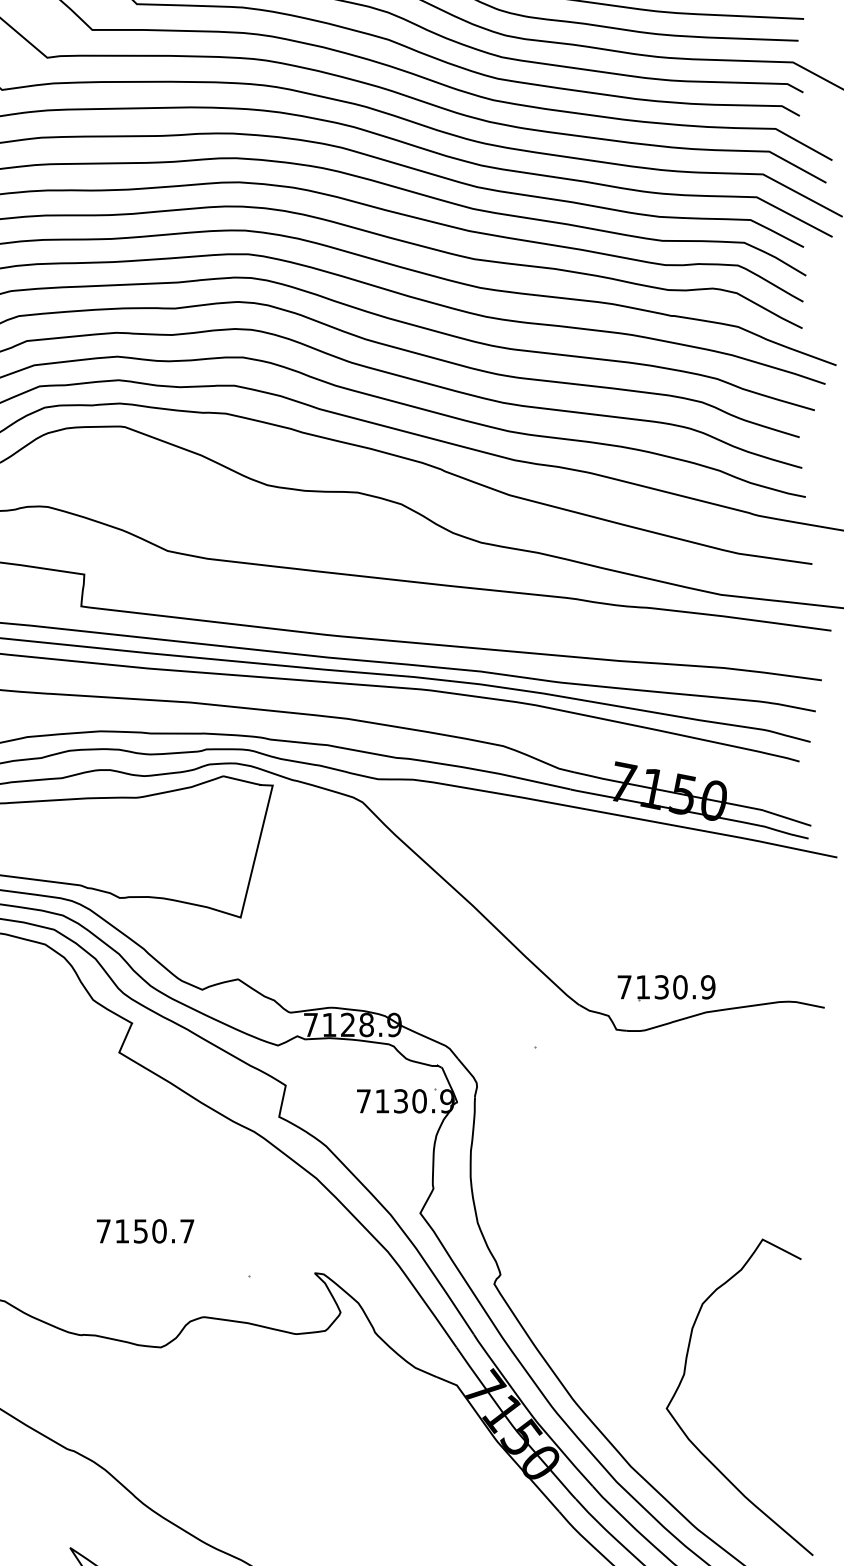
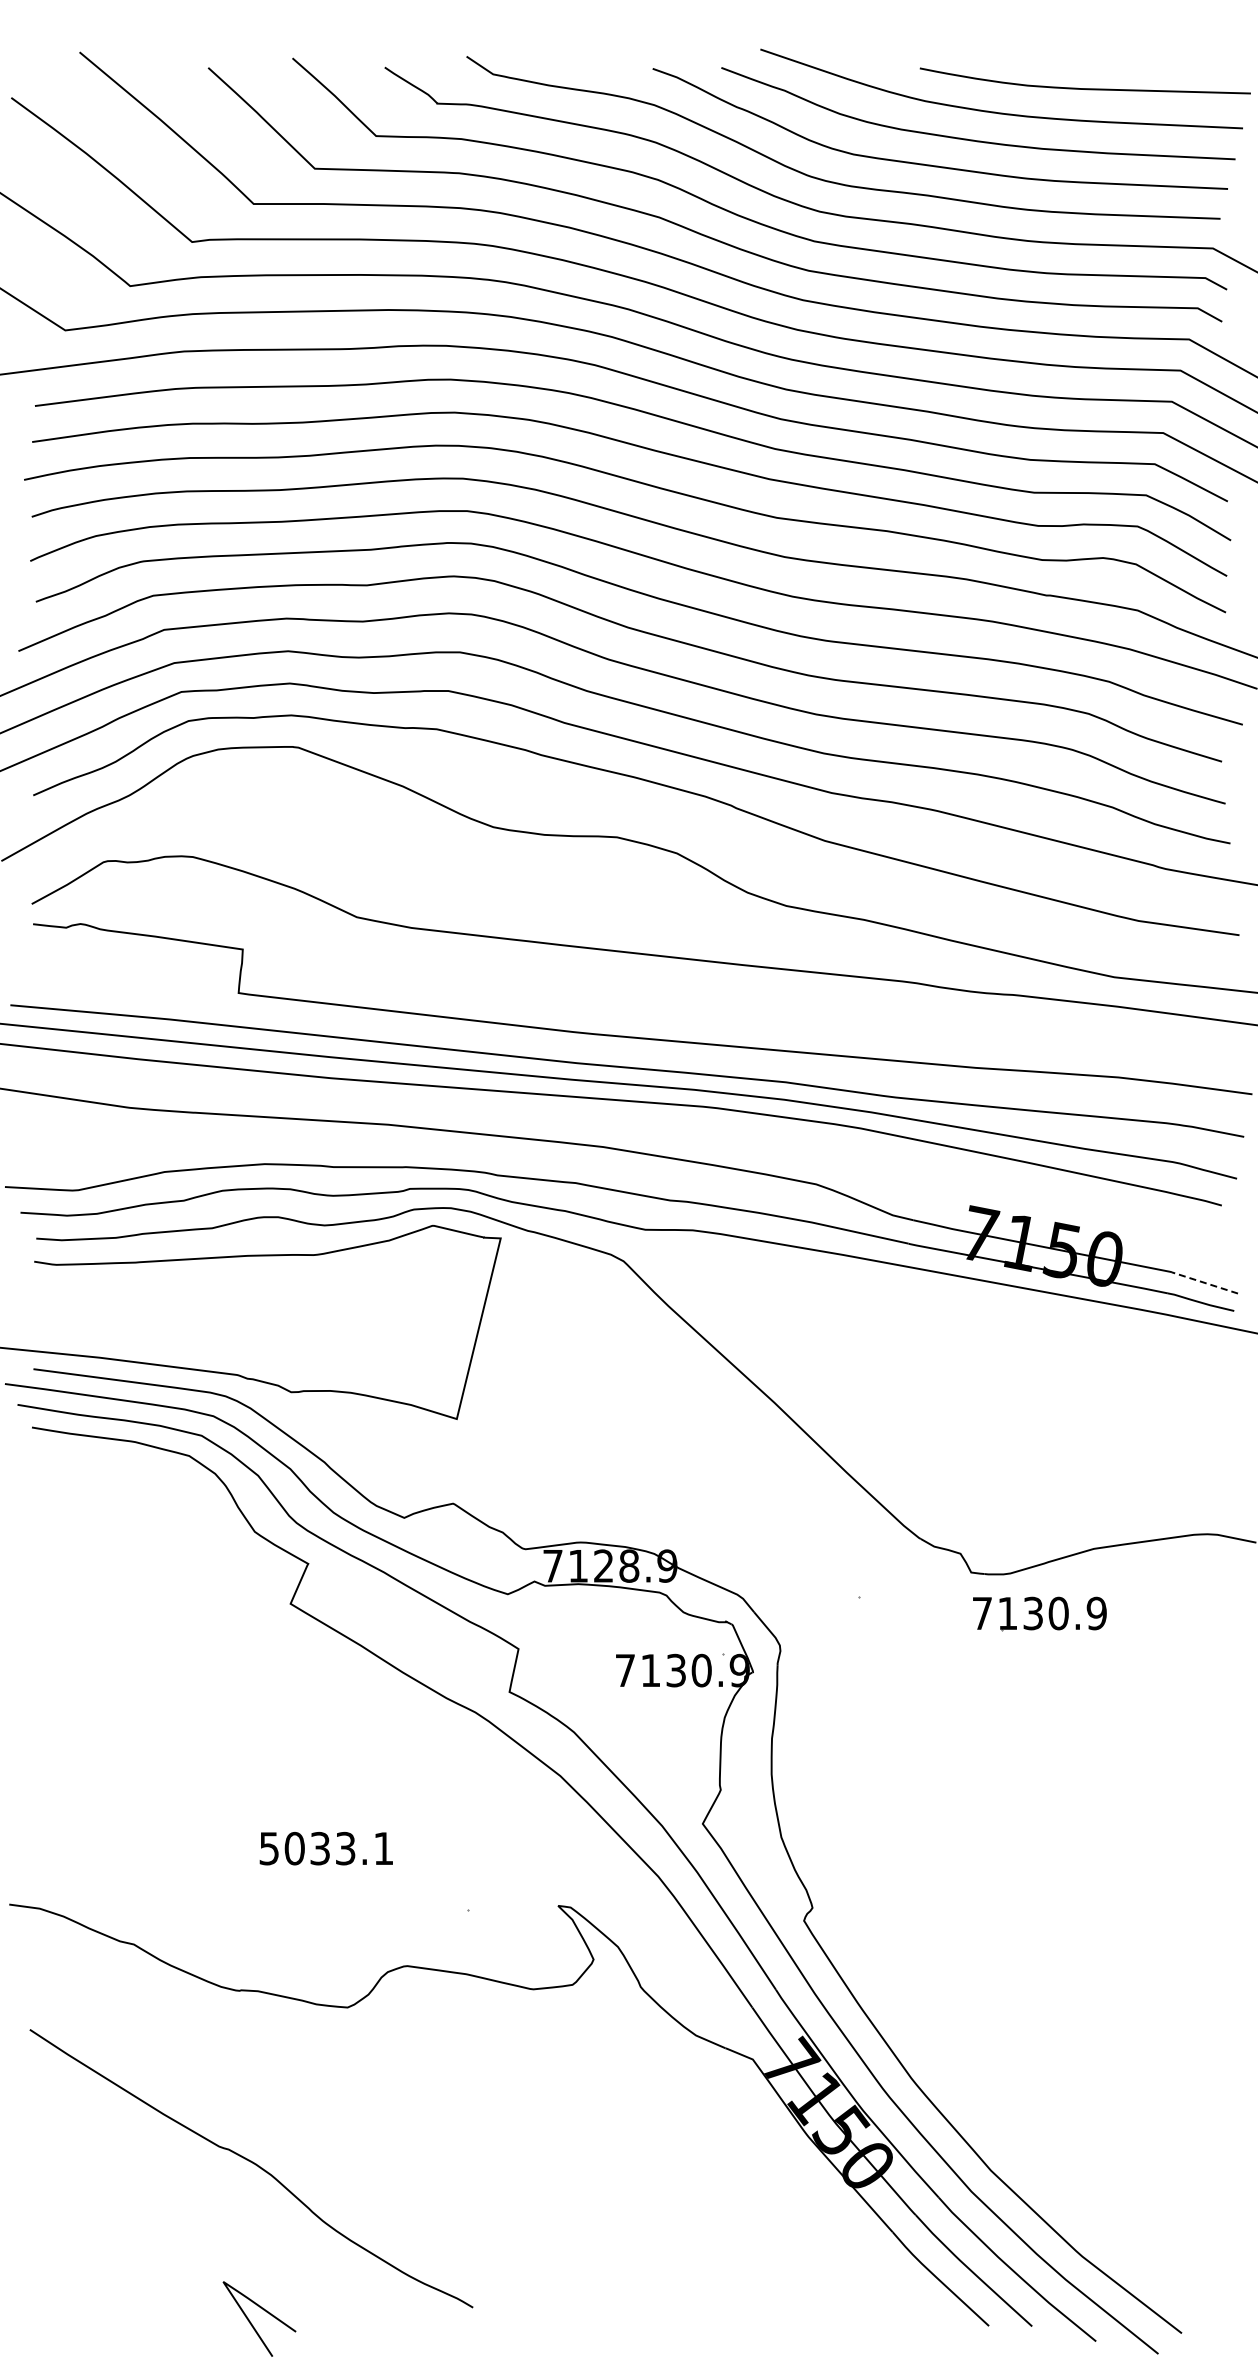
line: (786, 817) -> (1204, 1282), solid -> dashed
part: (666, 987) -> (1039, 1613), moved
text: (145, 1231) -> (326, 1848), 7150.7 -> 5033.1
curve: (683, 1377) -> (1063, 2048), removed

